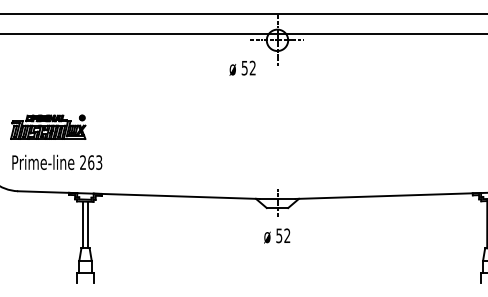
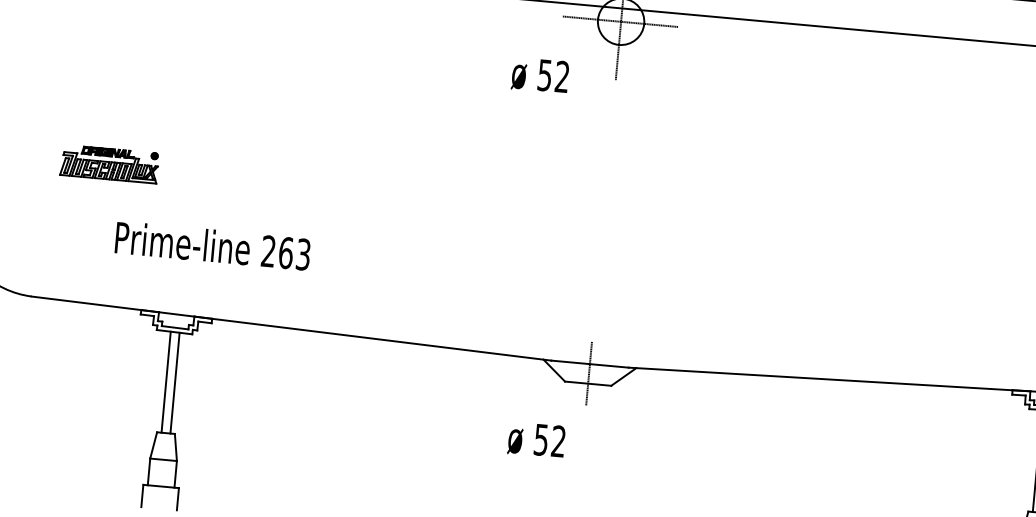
part: (48, 126) -> (109, 162), size x0.6
text: (57, 161) -> (213, 244), moved
text: (277, 235) -> (537, 438), moved

